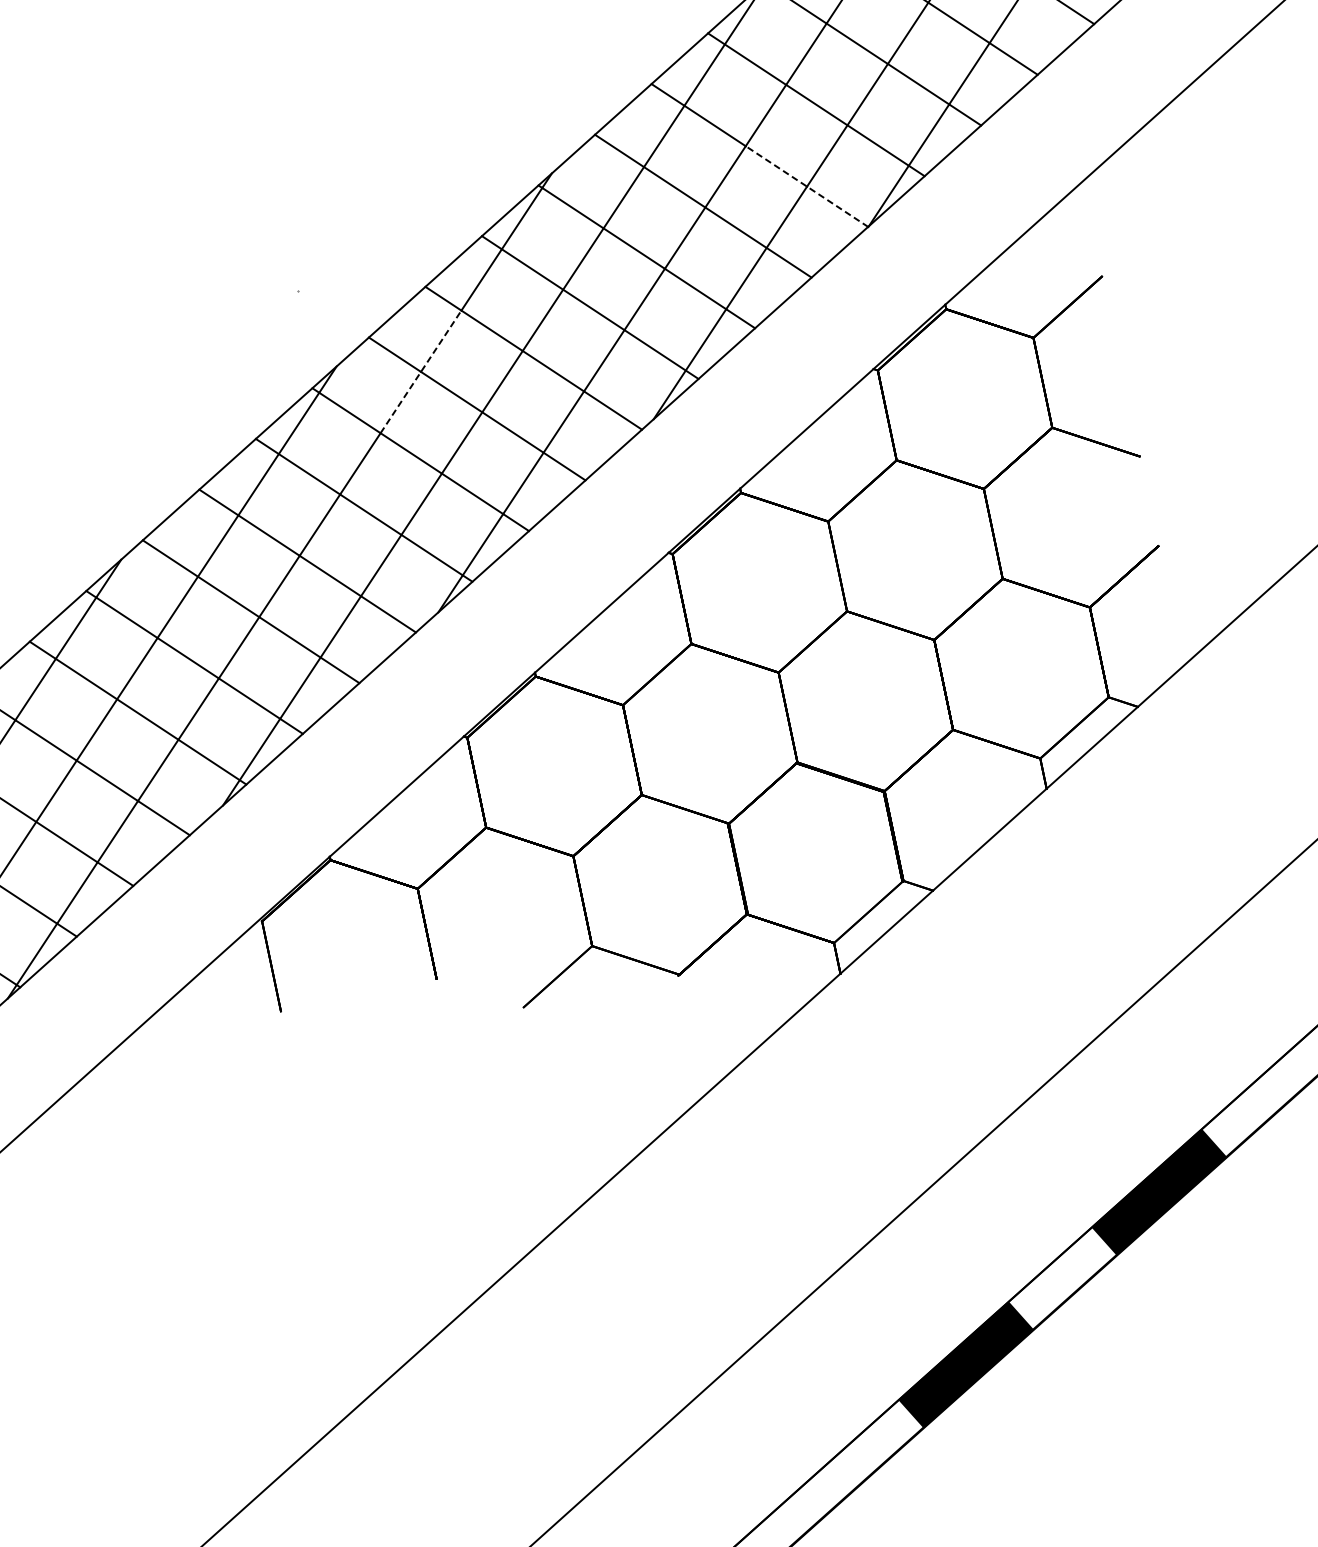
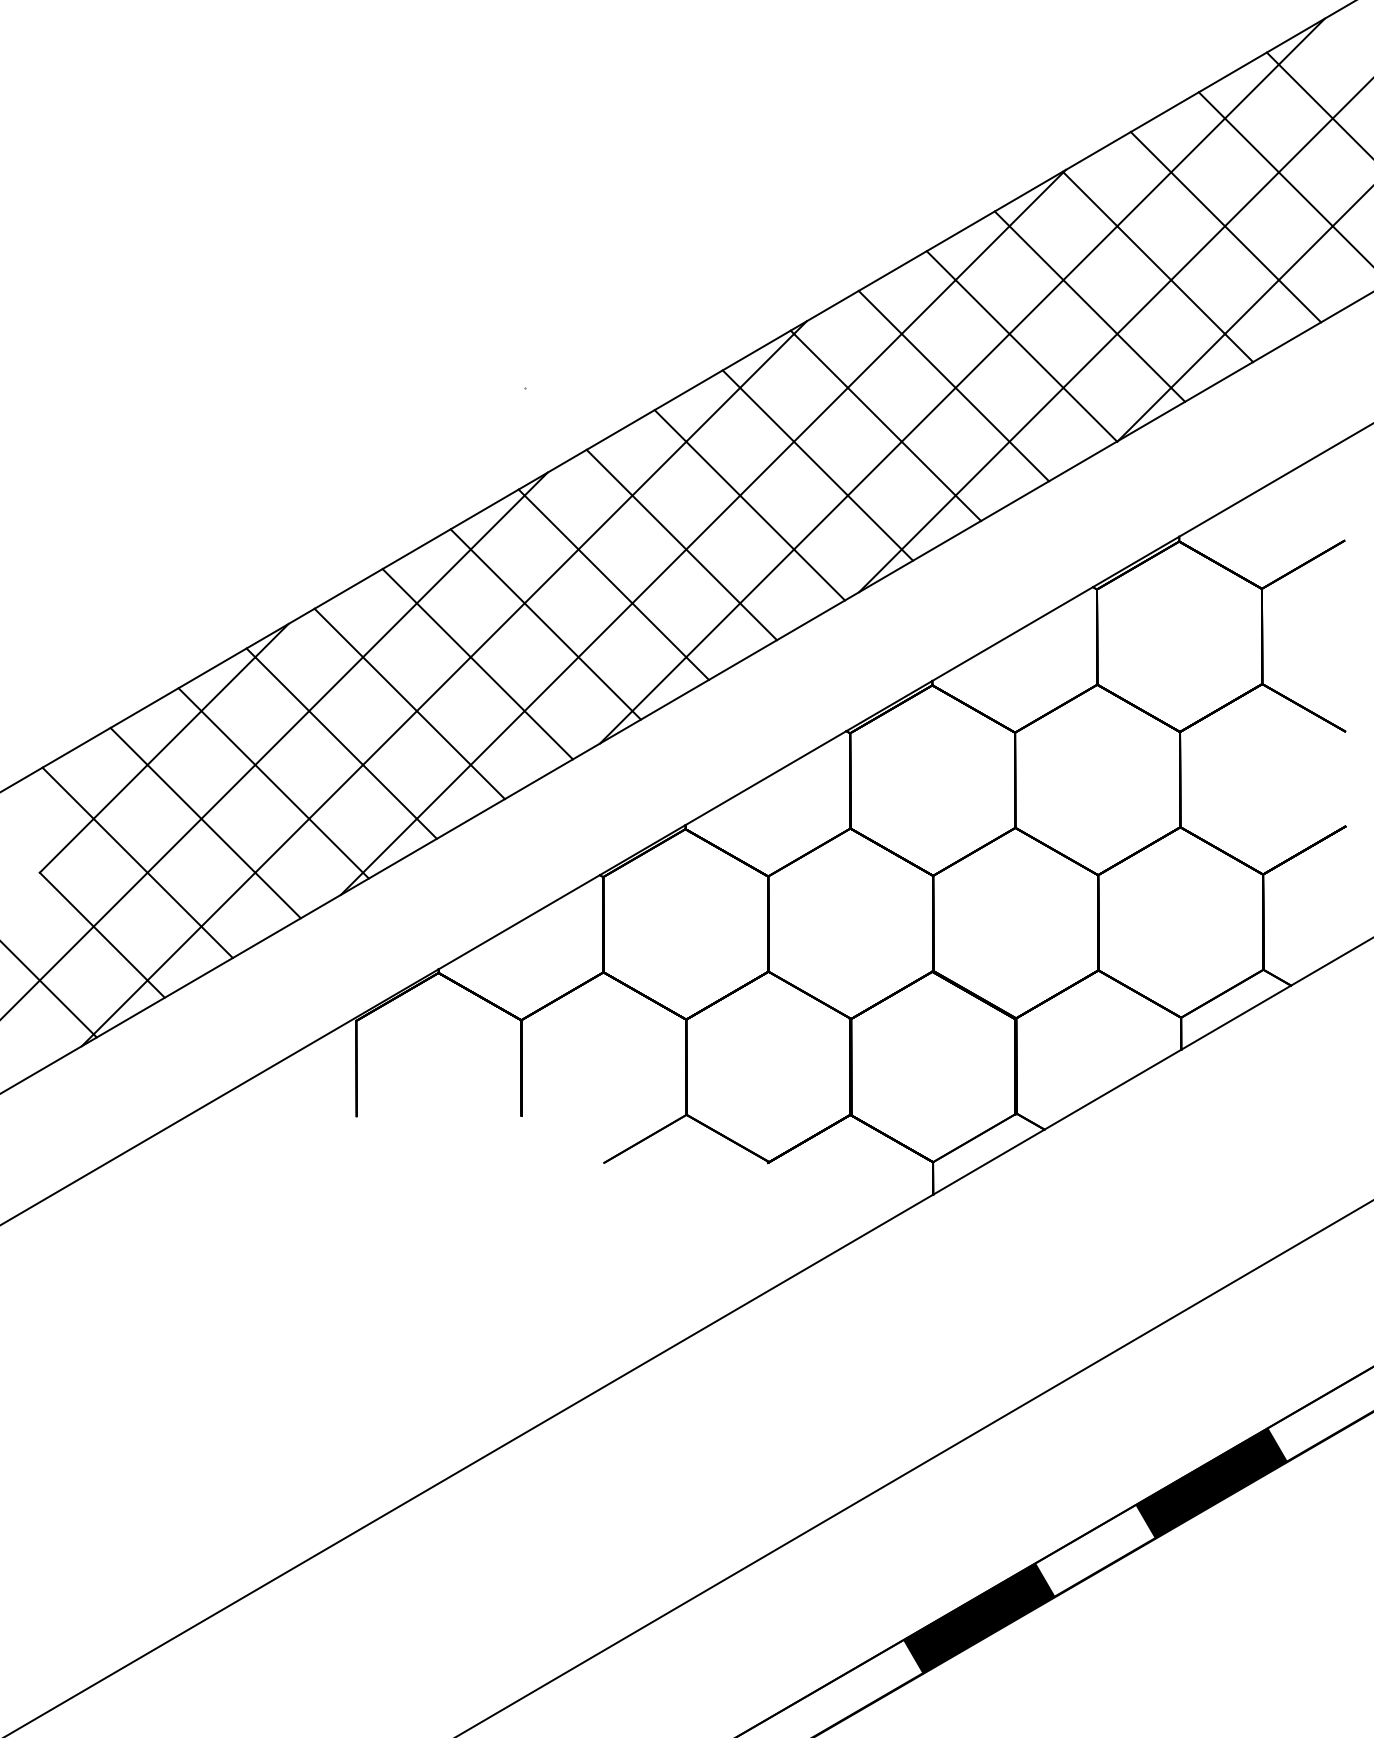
line: (807, 186) -> (1063, 387), dashed -> solid
line: (421, 371) -> (632, 495), dashed -> solid

